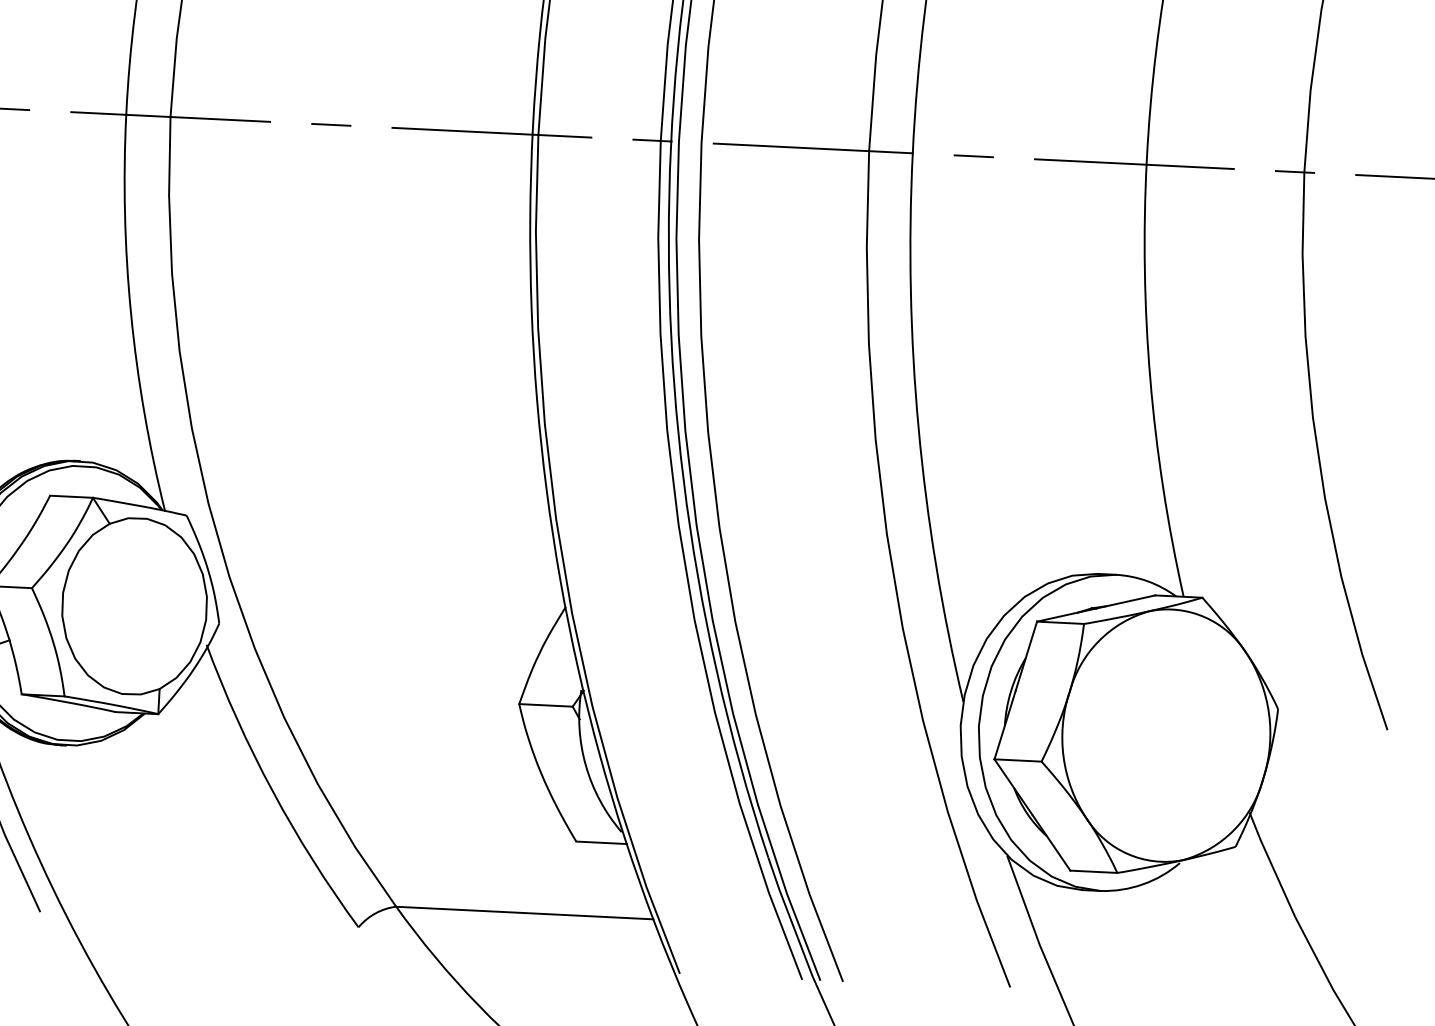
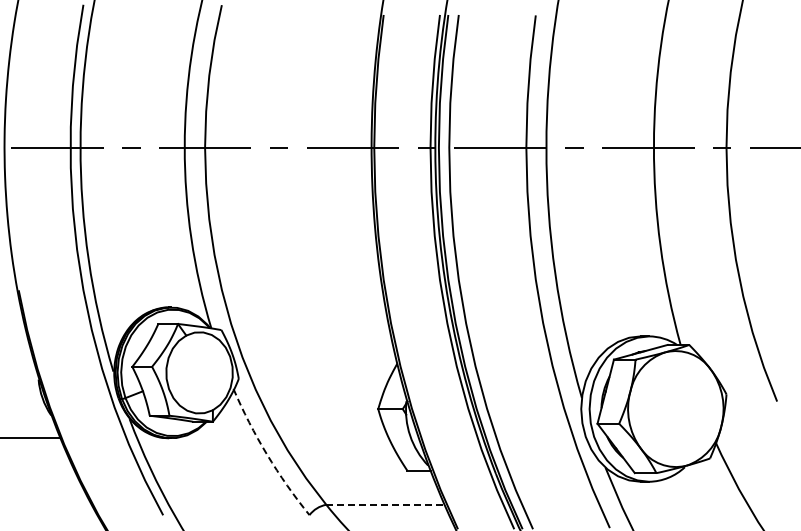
arc: (273, 791) -> (267, 454), solid -> dashed
line: (524, 912) -> (385, 504), solid -> dashed

